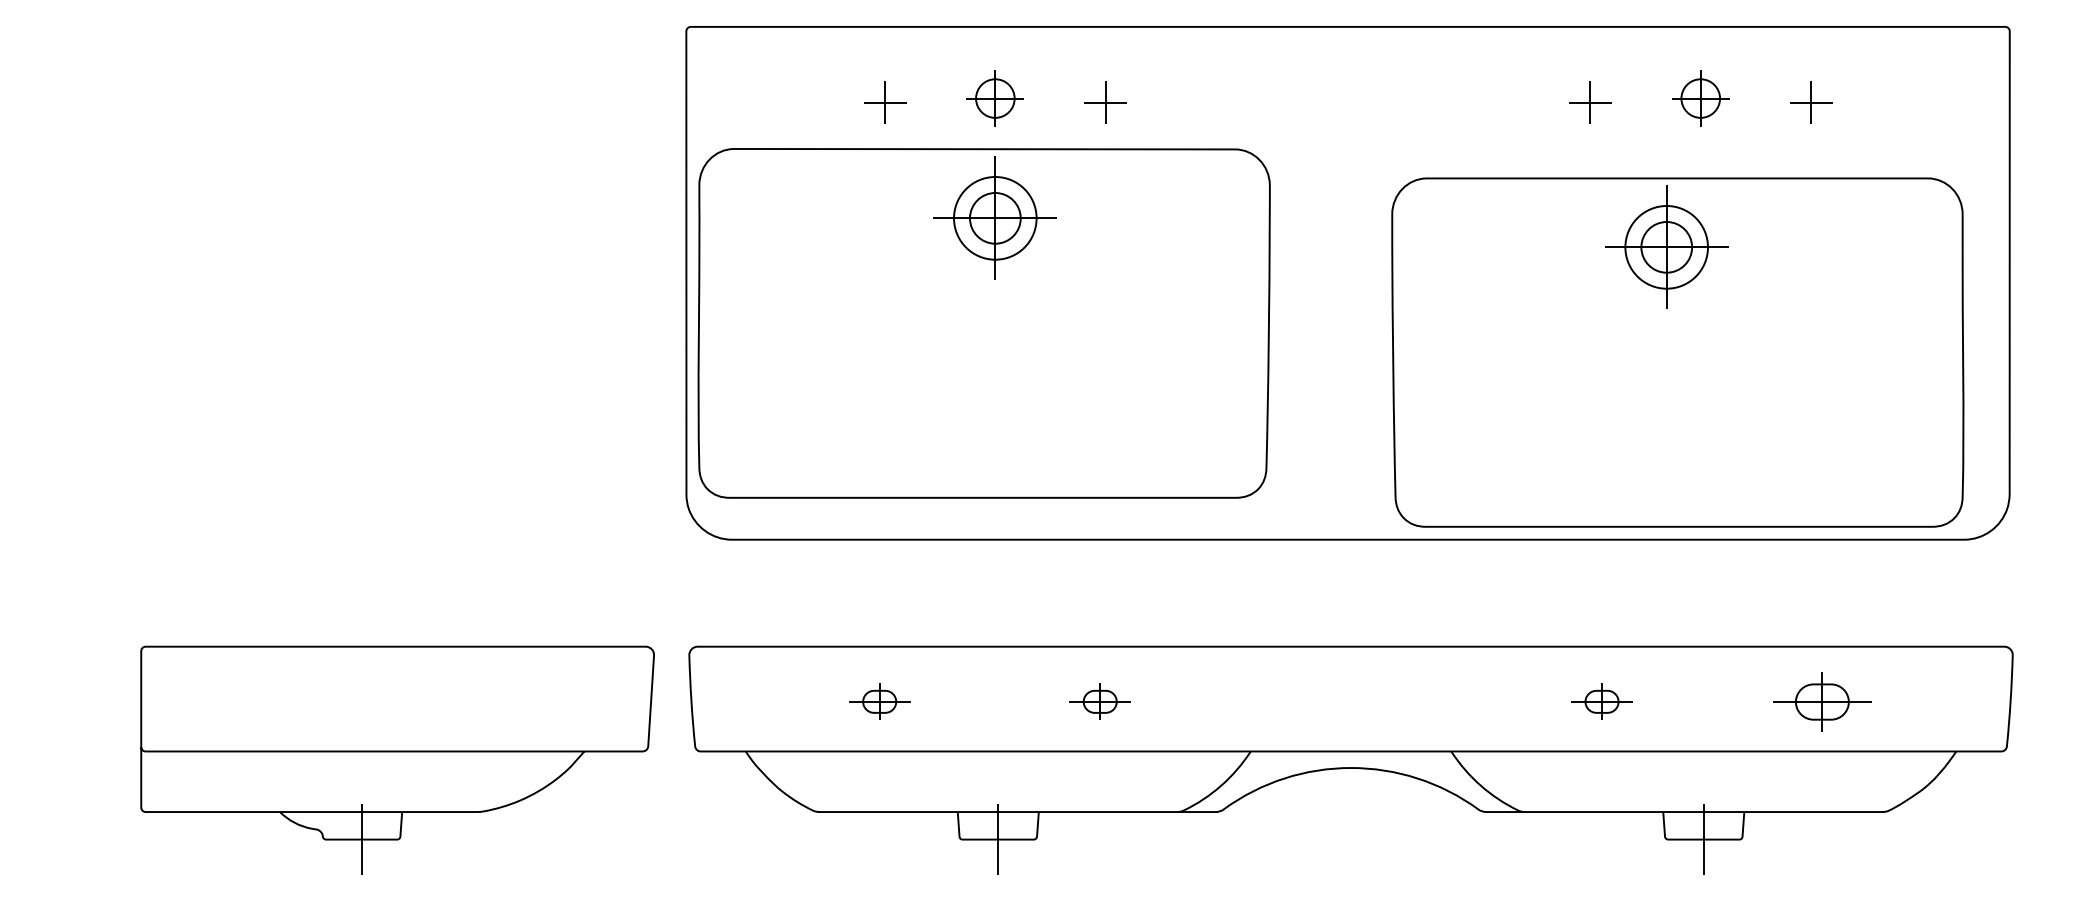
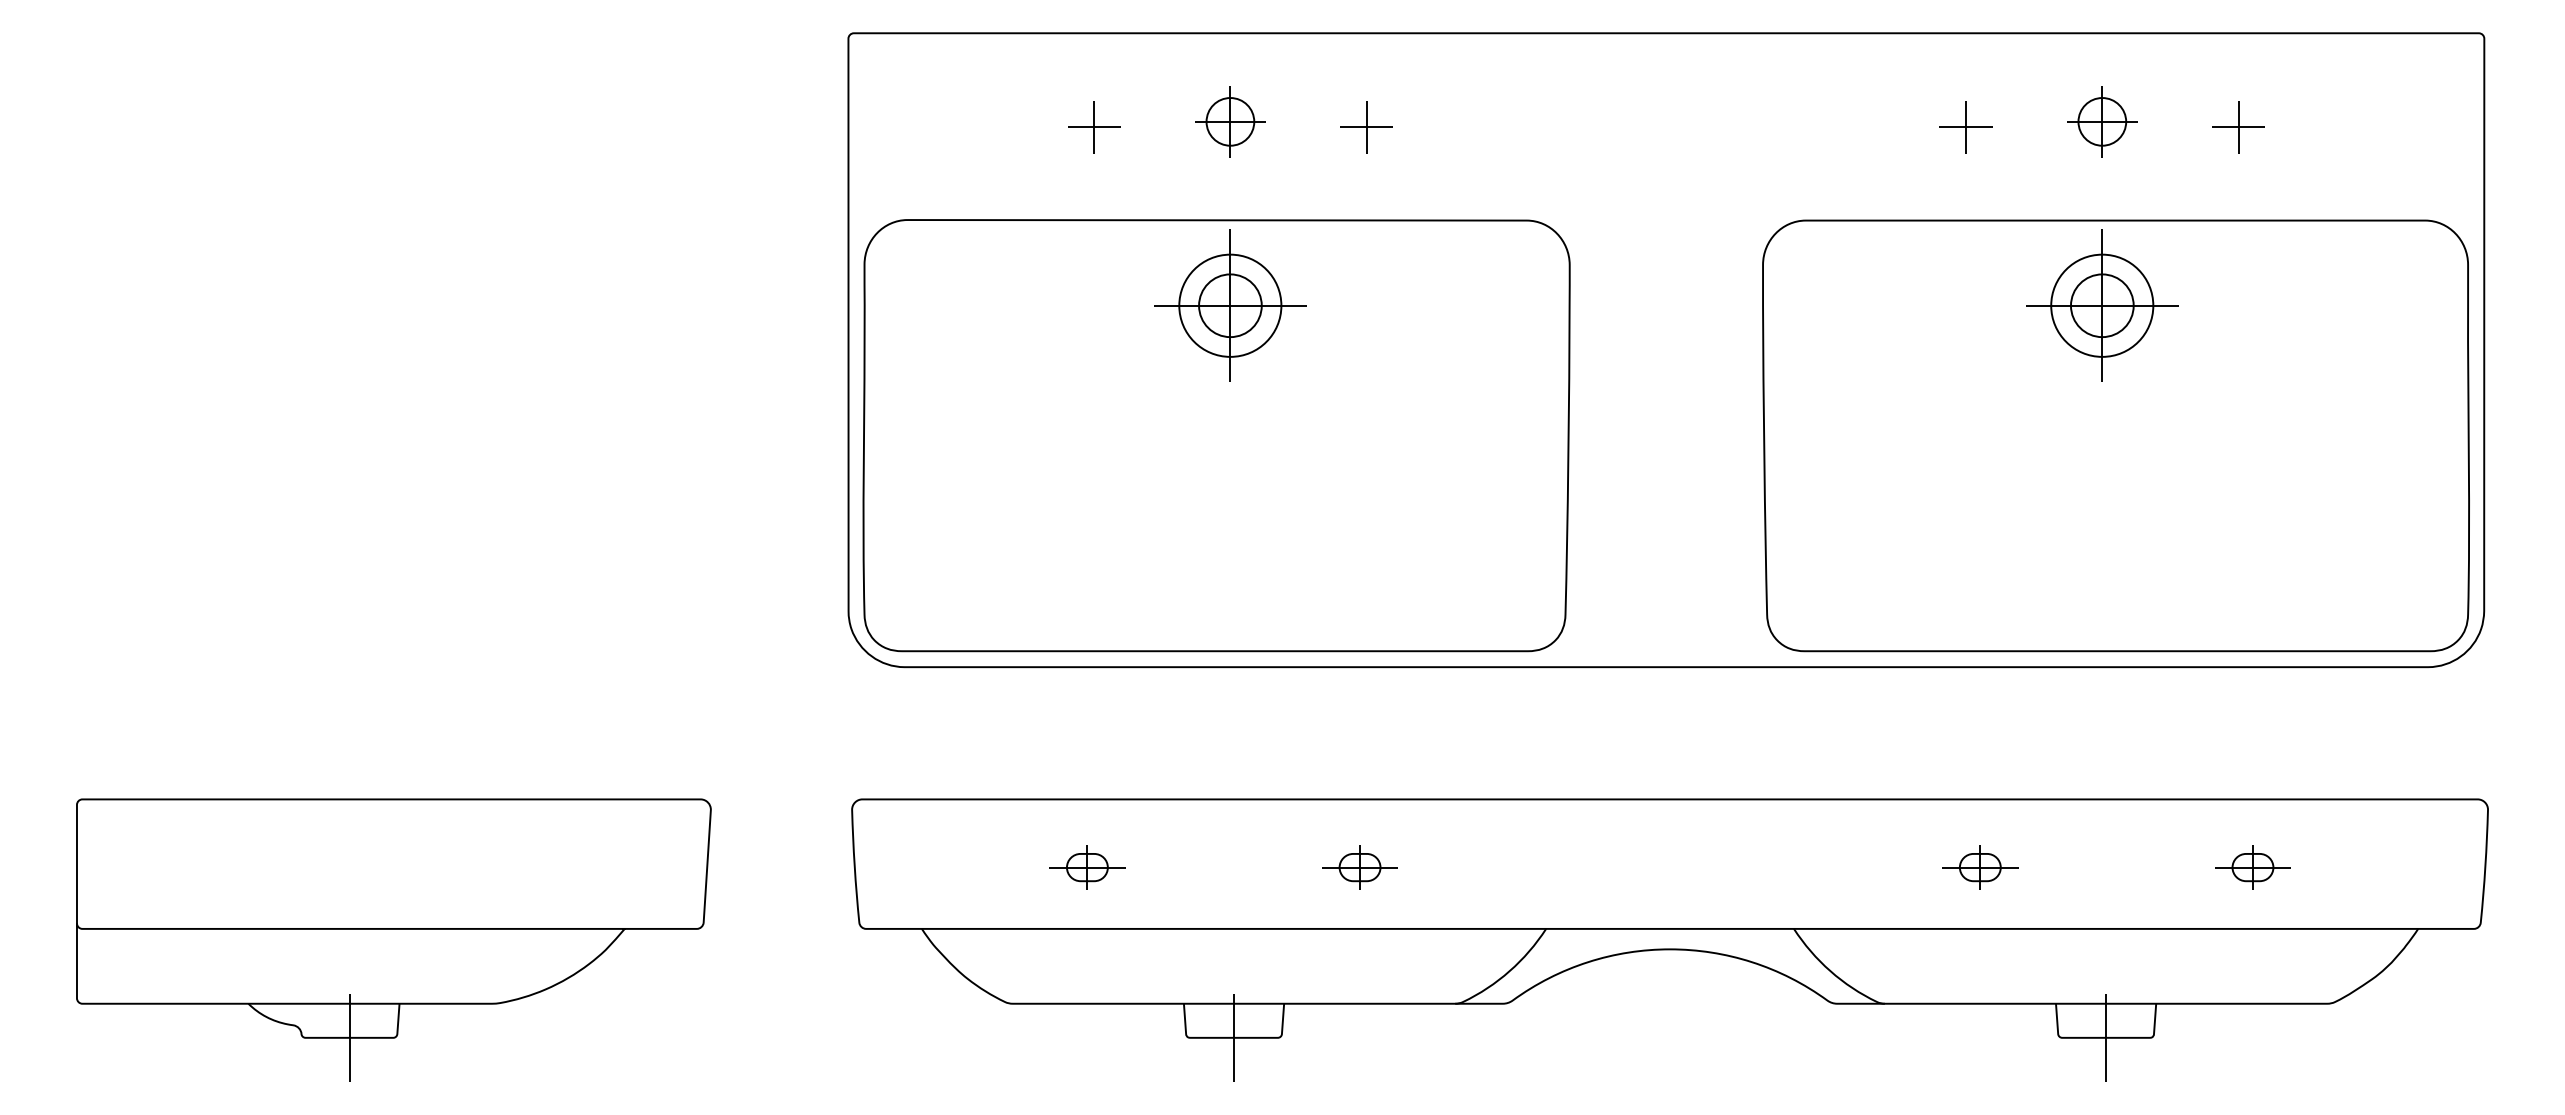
part: (983, 323) -> (1215, 435), moved
part: (1677, 352) -> (2115, 435), moved
part: (1822, 701) -> (2252, 867), size x0.62
part: (397, 759) -> (393, 938), moved

